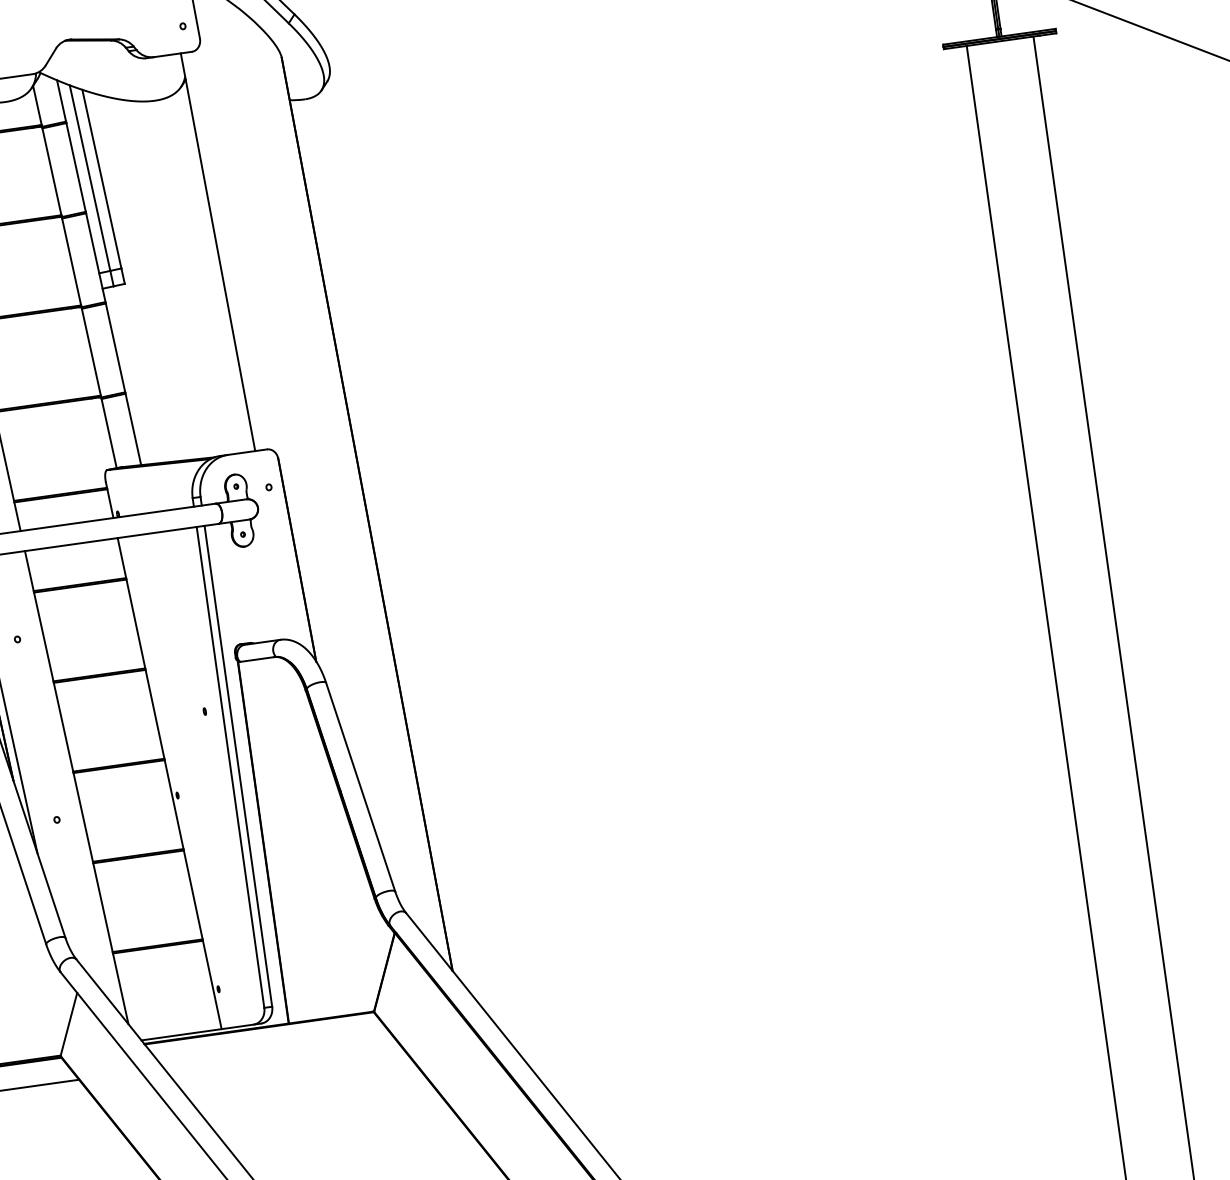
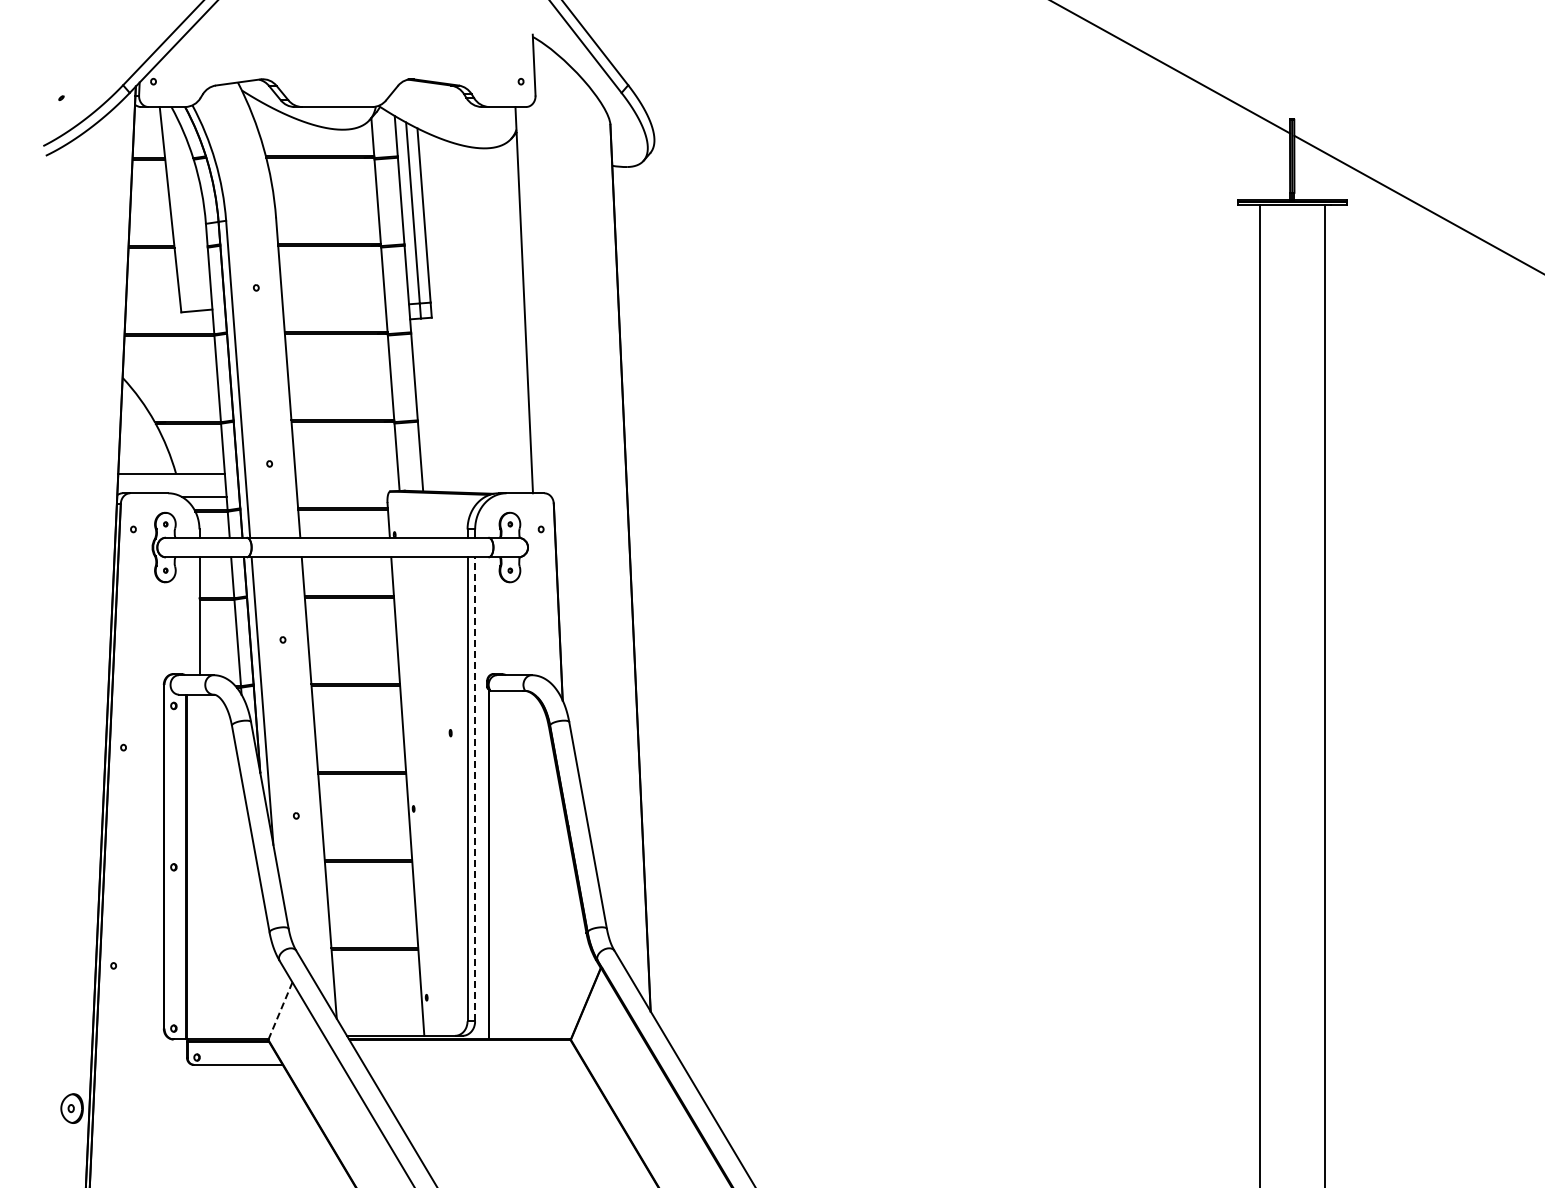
line: (238, 765) -> (475, 788), solid -> dashed
line: (69, 1024) -> (280, 1011), solid -> dashed

